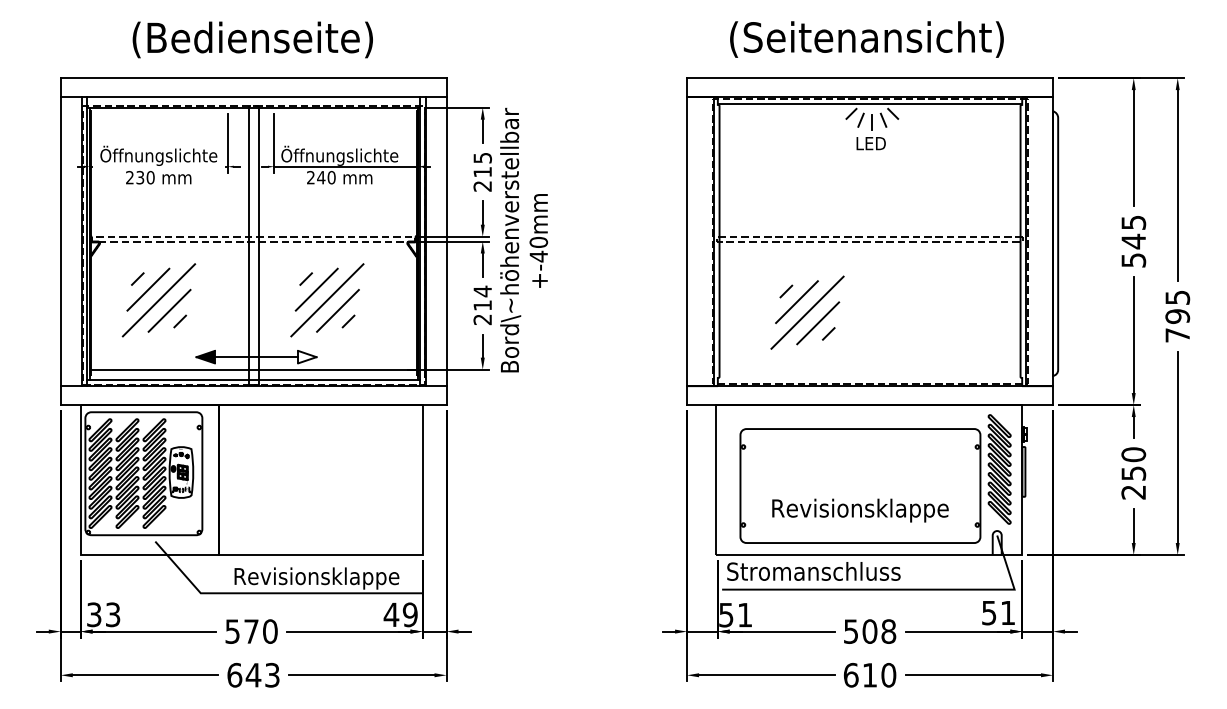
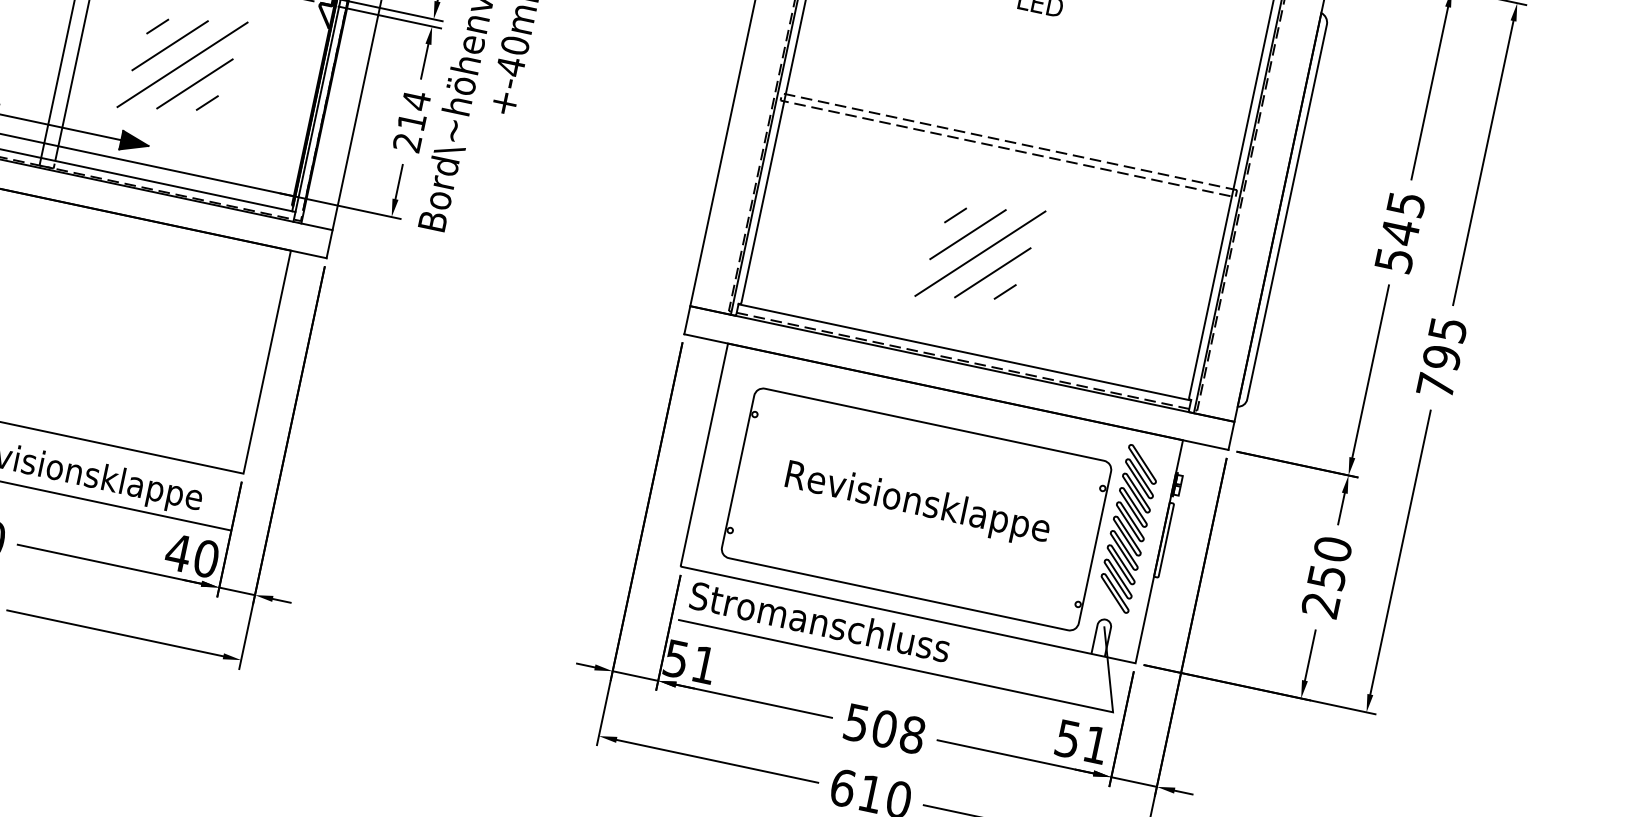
part: (807, 312) -> (980, 253), moved
fill: (307, 356) -> (135, 142), added
line: (869, 378) -> (963, 352), added
text: (860, 510) -> (917, 504), moved
text: (409, 614) -> (205, 558), 49 -> 40

